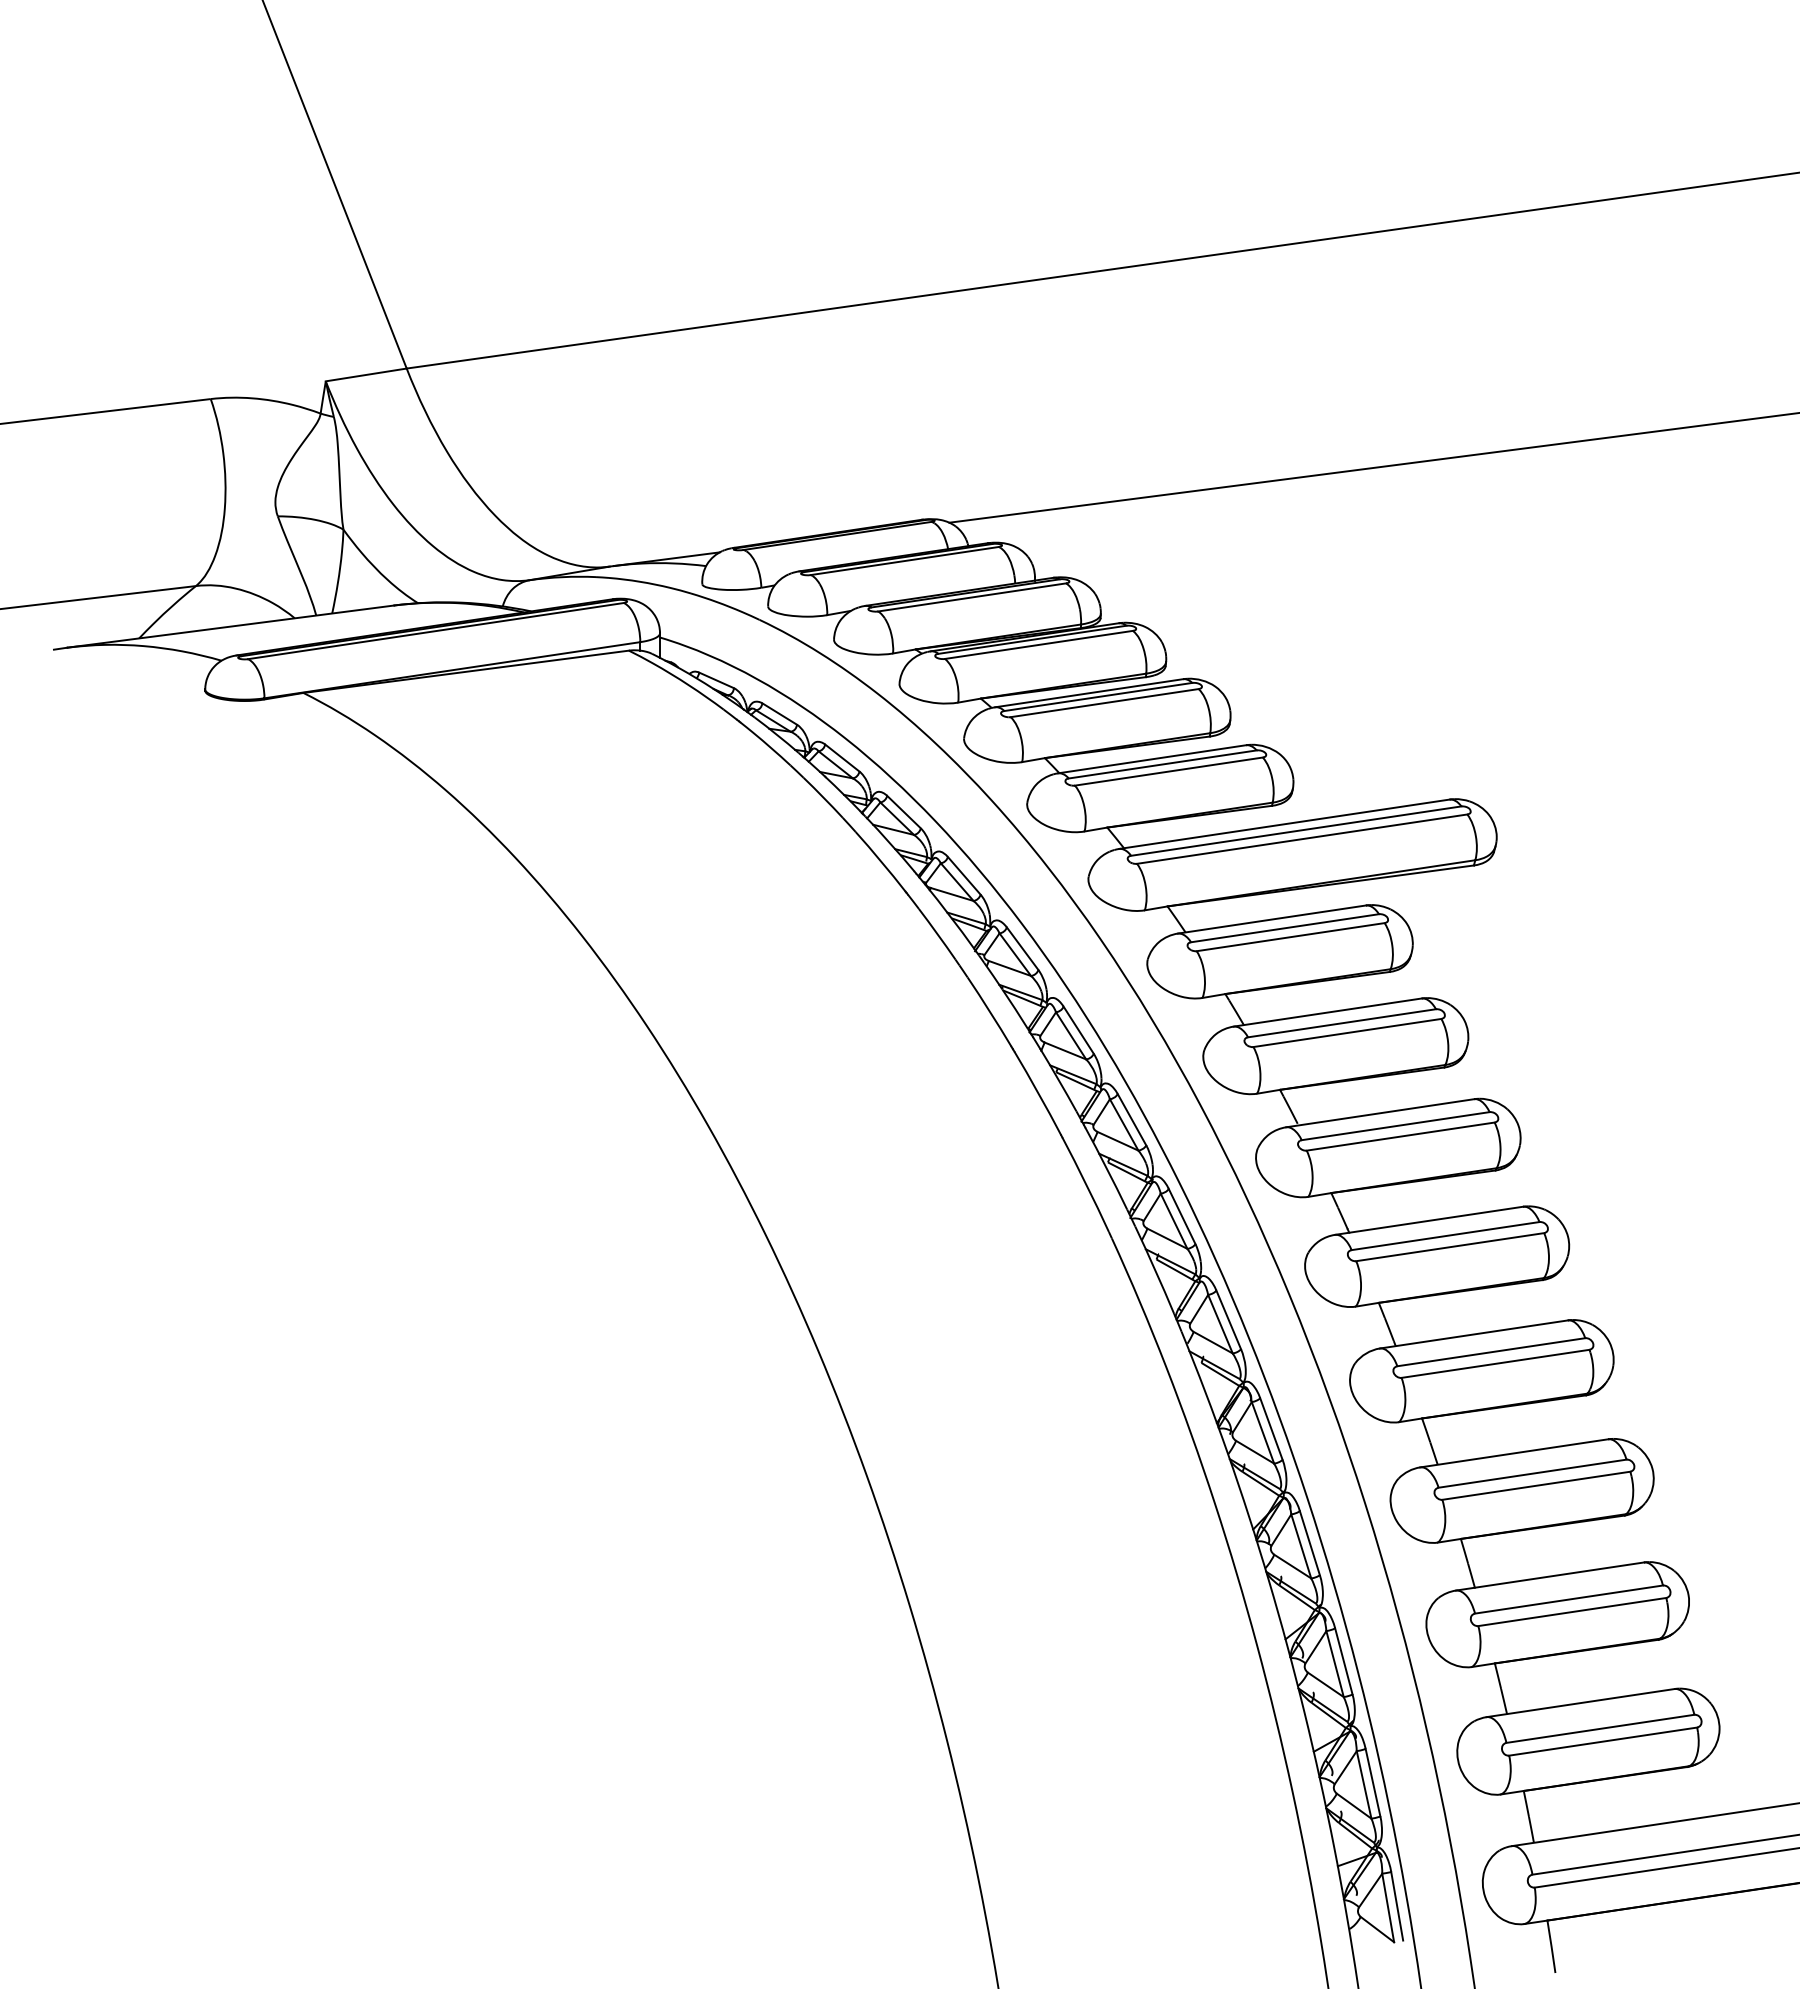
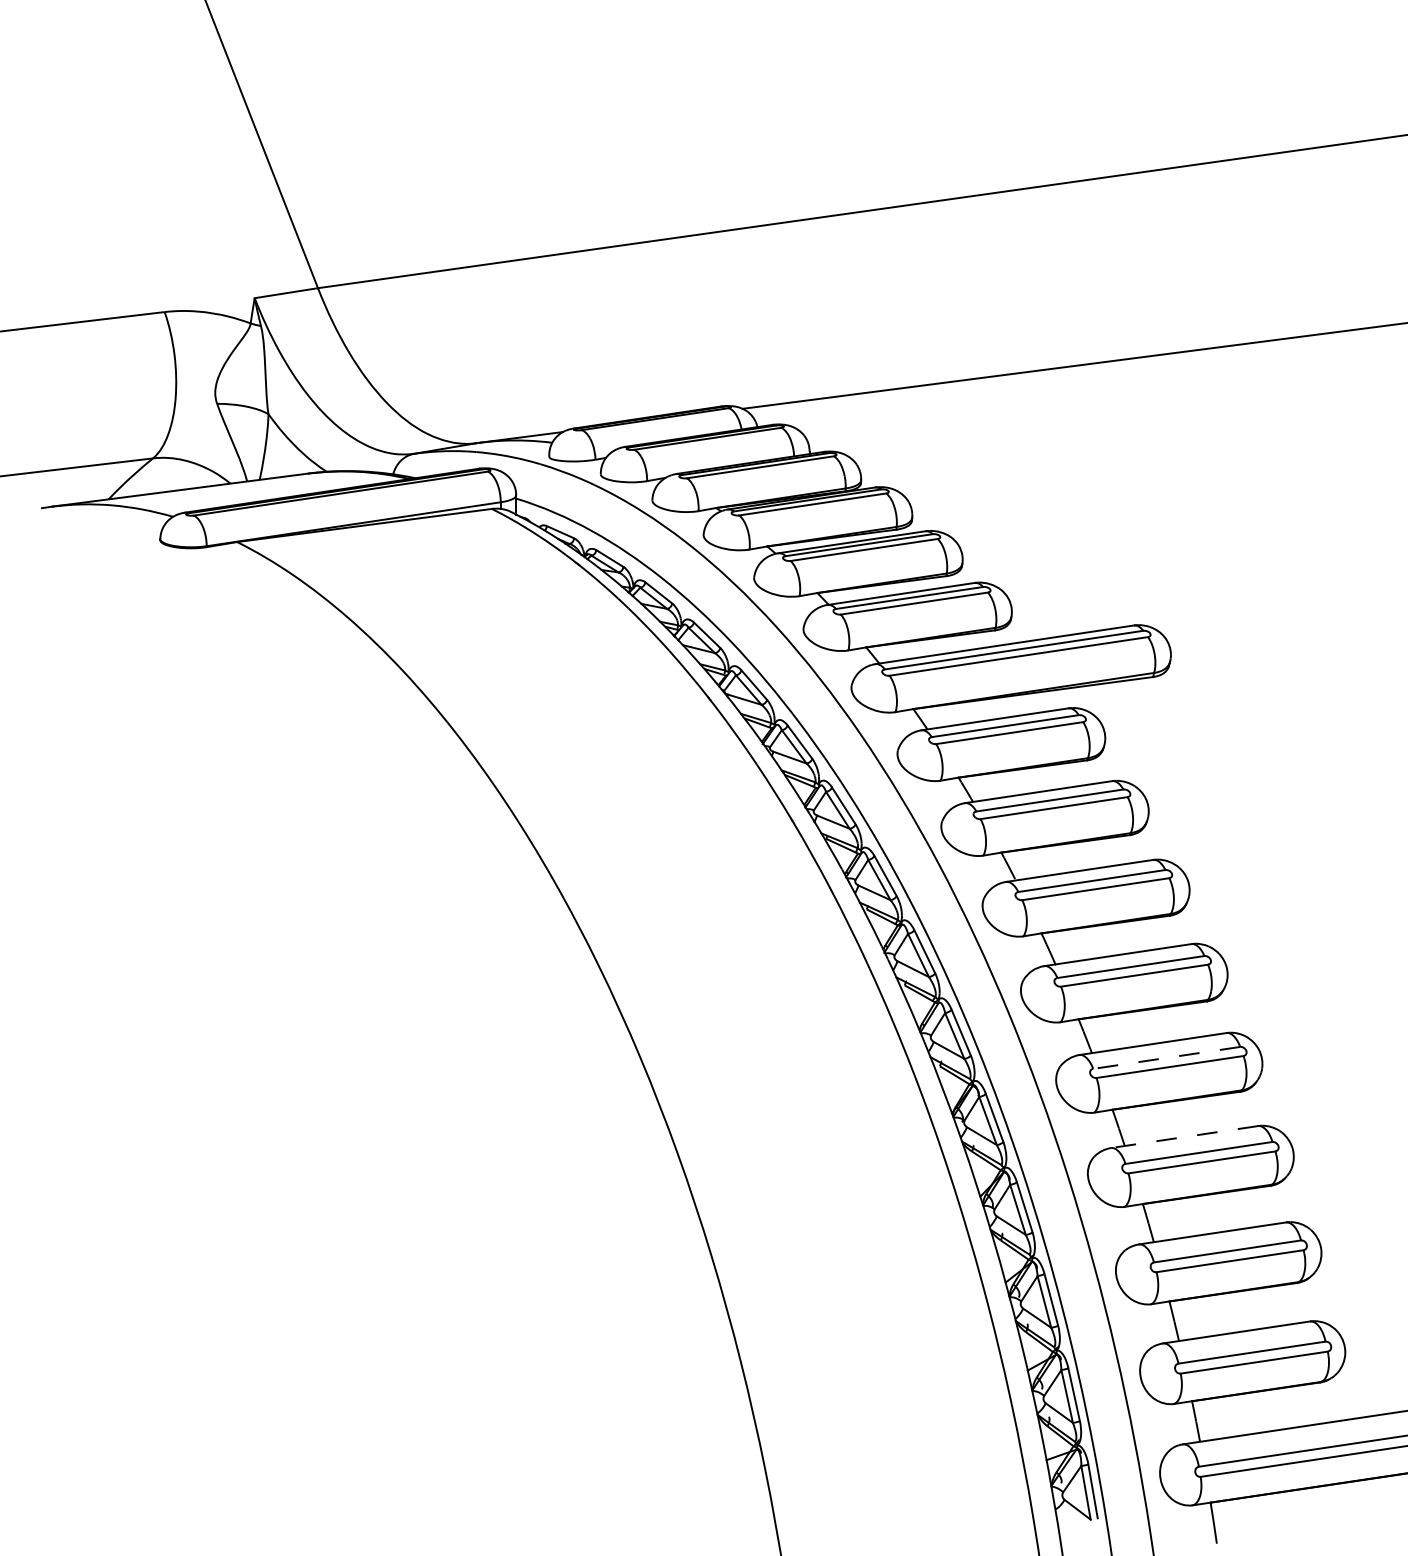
line: (1490, 1352) -> (1166, 1058), solid -> dashed
line: (1513, 1453) -> (1184, 1137), solid -> dashed

